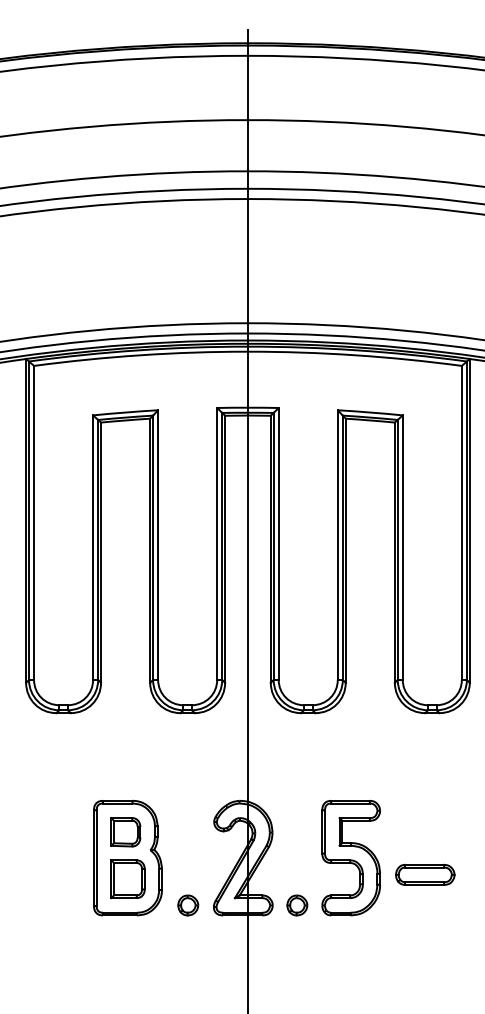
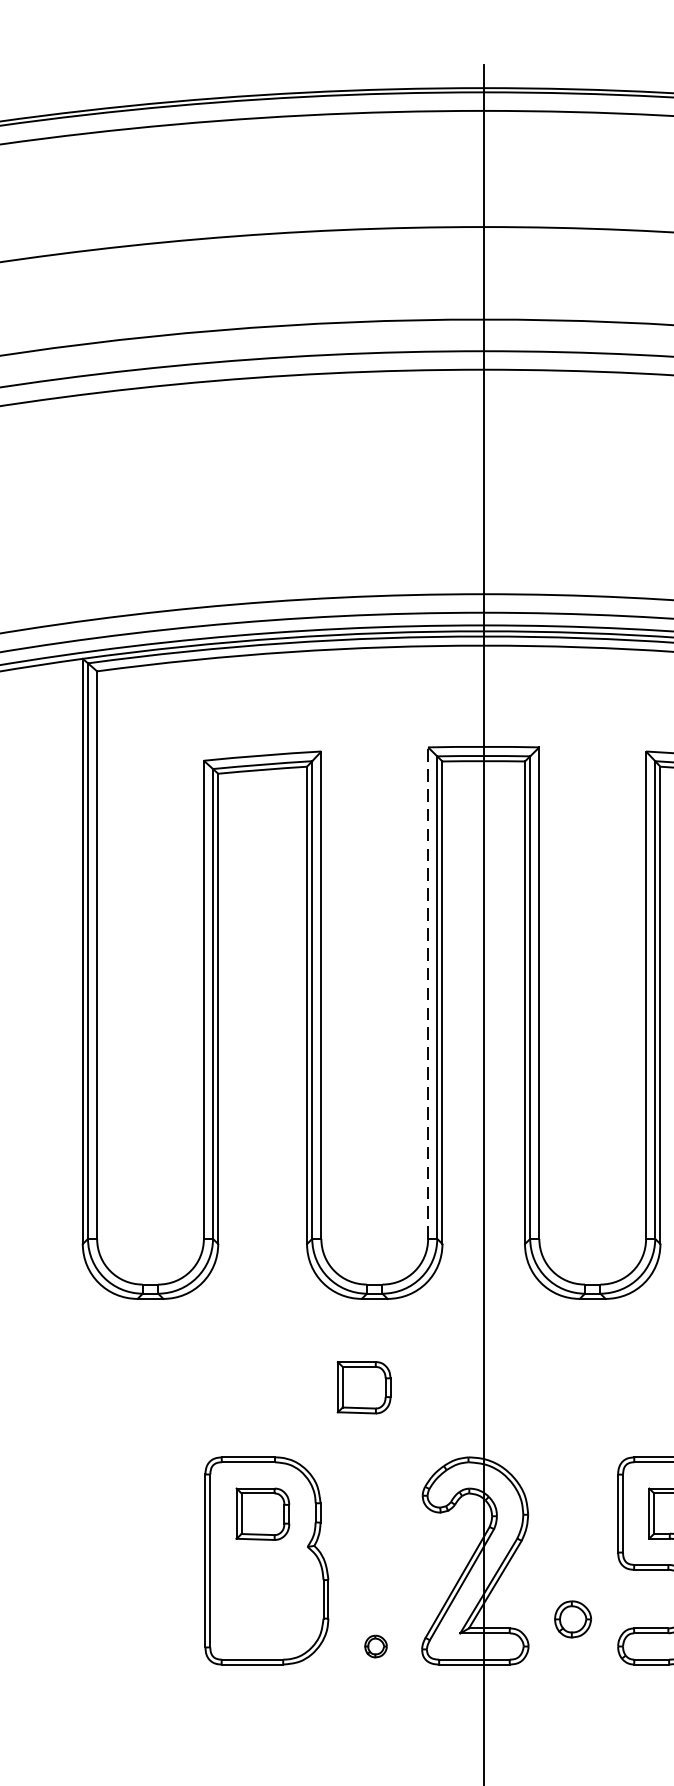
line: (217, 543) -> (428, 992), solid -> dashed
part: (181, 762) -> (363, 1388), added
part: (127, 879) -> (266, 1599), removed
part: (188, 905) -> (376, 1646), size x0.6
part: (297, 905) -> (573, 1619), moved

